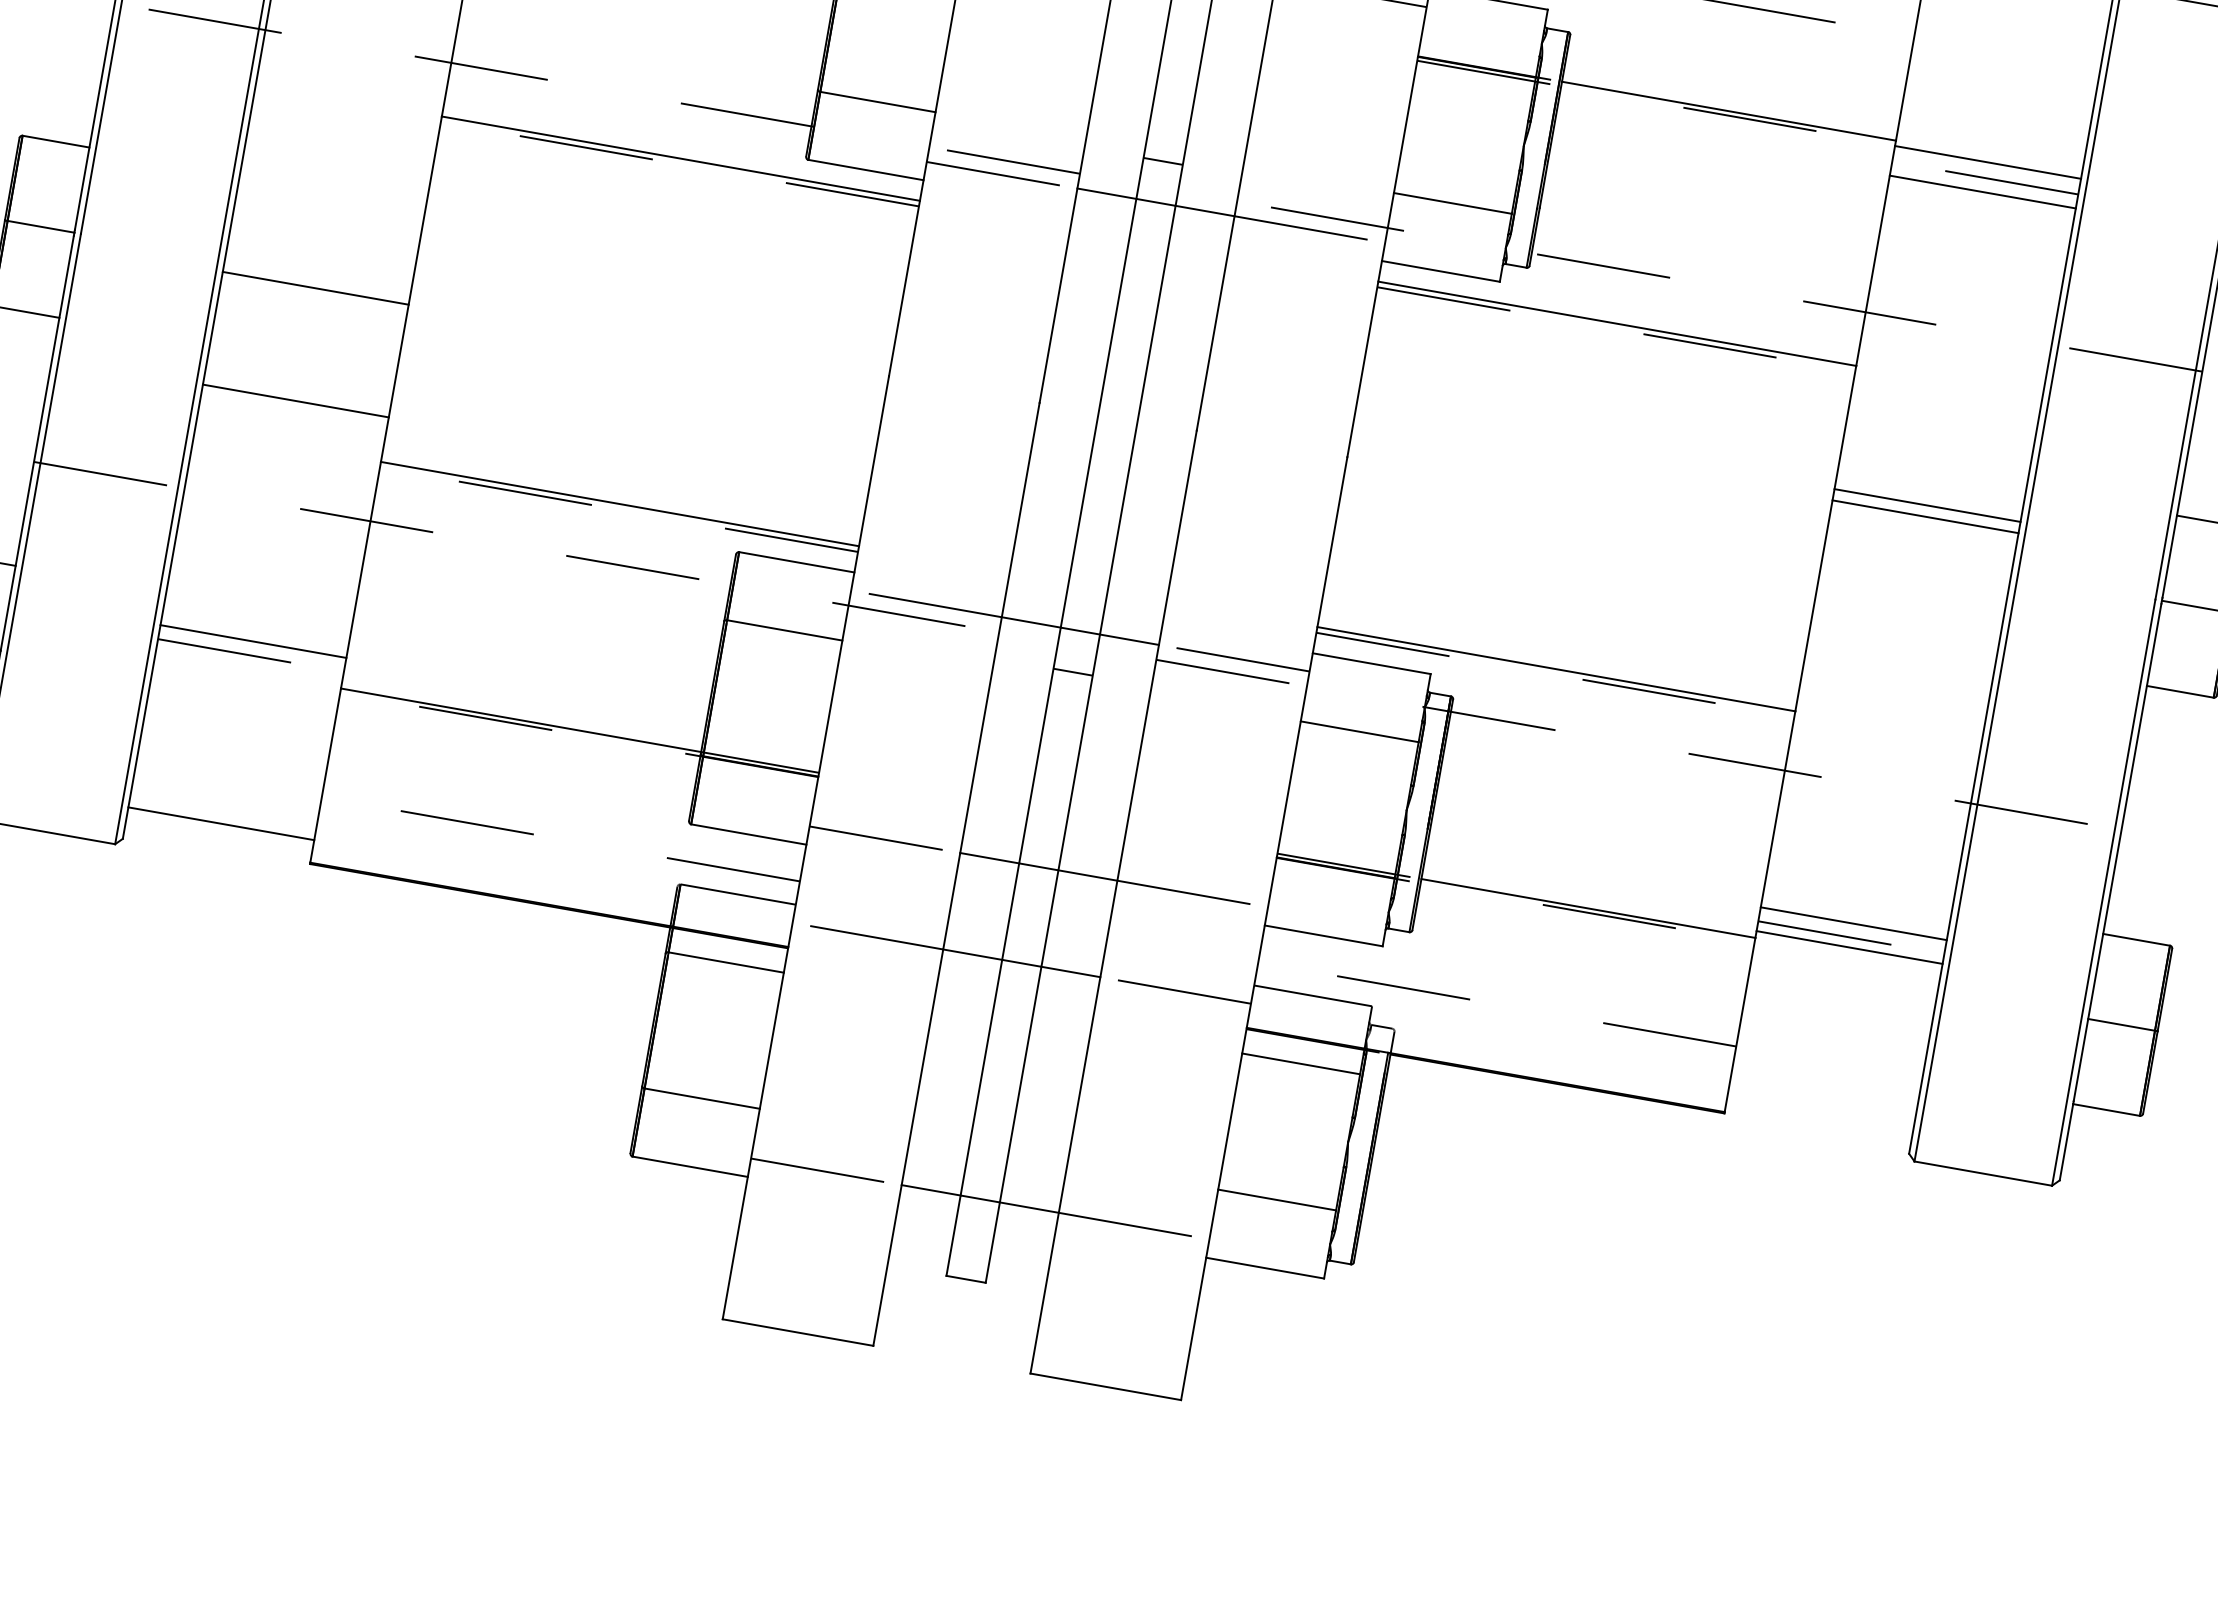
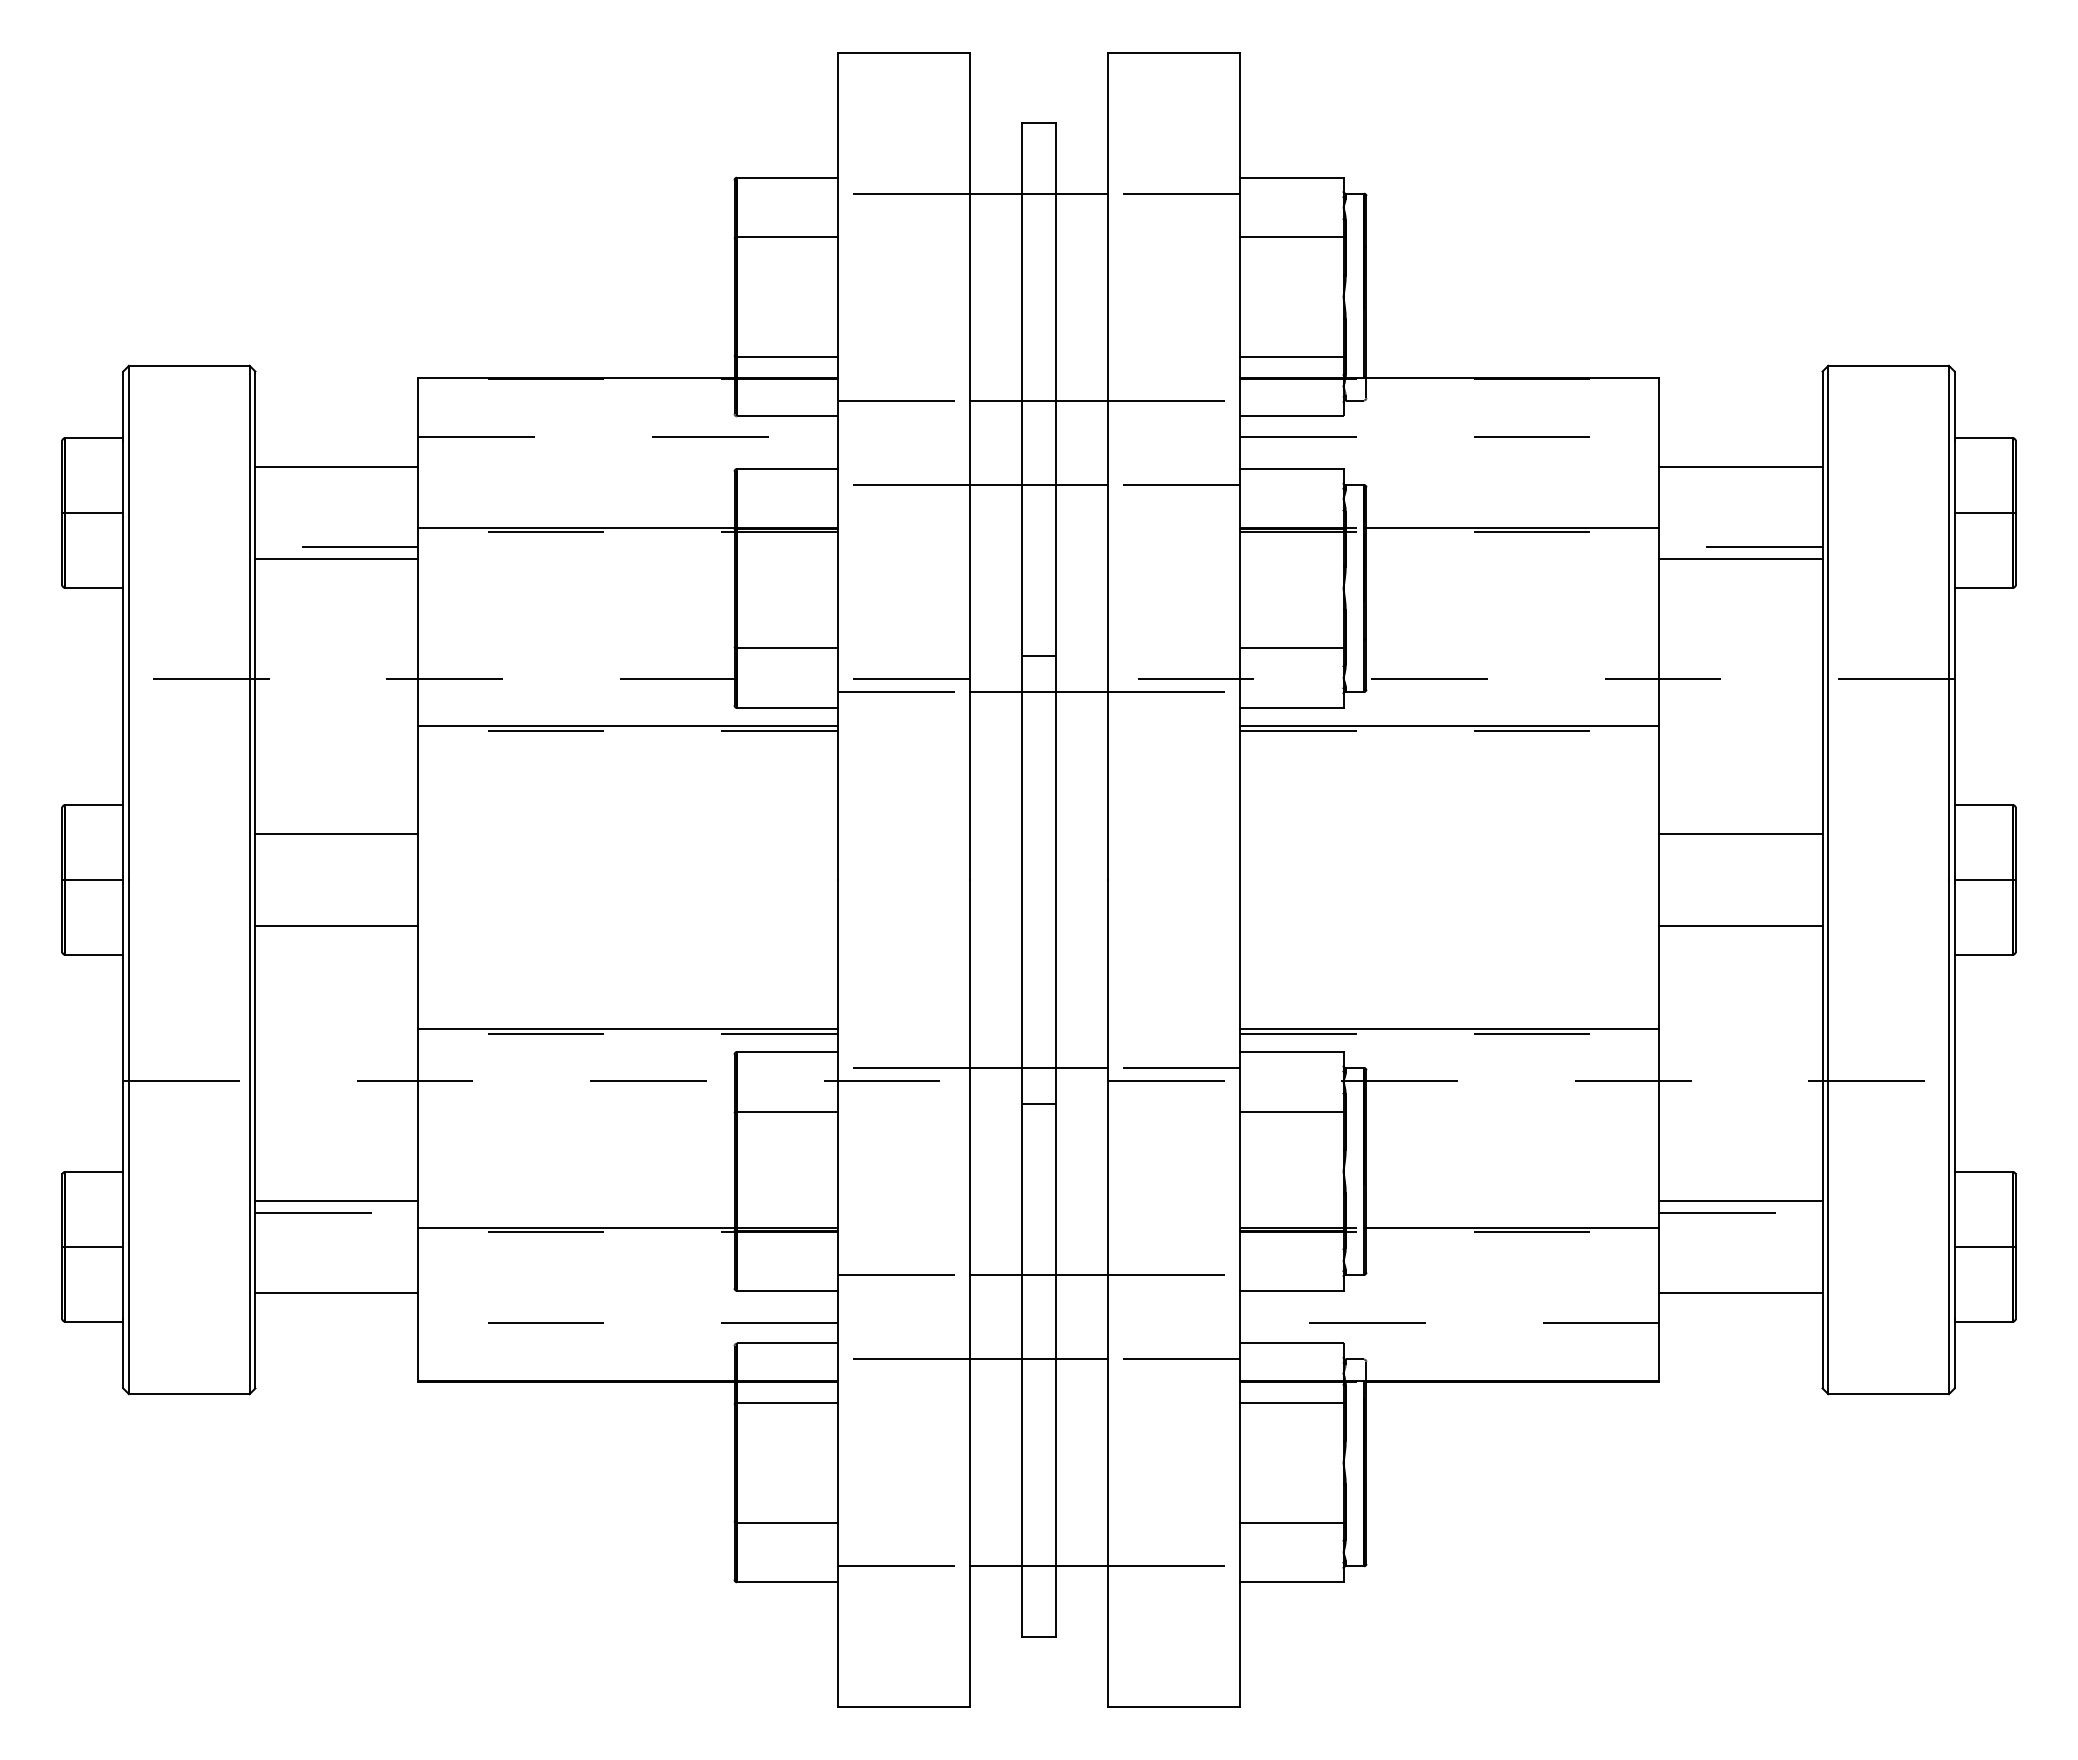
line: (1987, 162) -> (1740, 467), moved
line: (315, 288) -> (336, 834), moved
line: (295, 400) -> (336, 925), moved
line: (1925, 516) -> (1740, 925), moved
line: (220, 823) -> (336, 1292), moved
line: (1849, 947) -> (1740, 1292), moved

